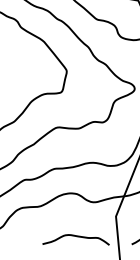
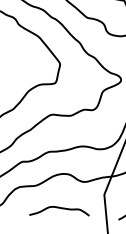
curve: (76, 237) -> (59, 209), moved

